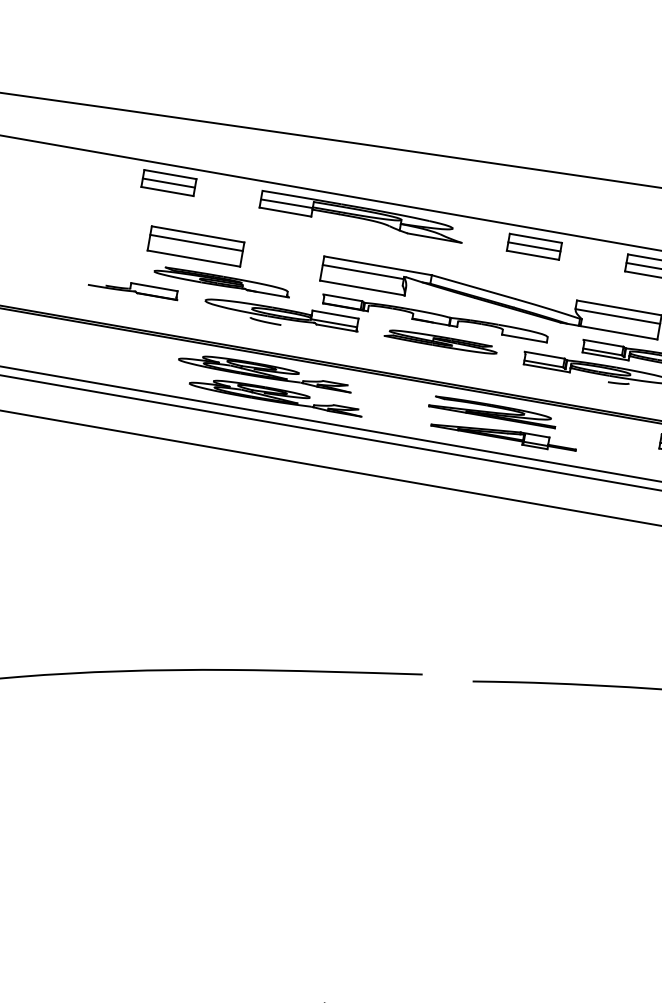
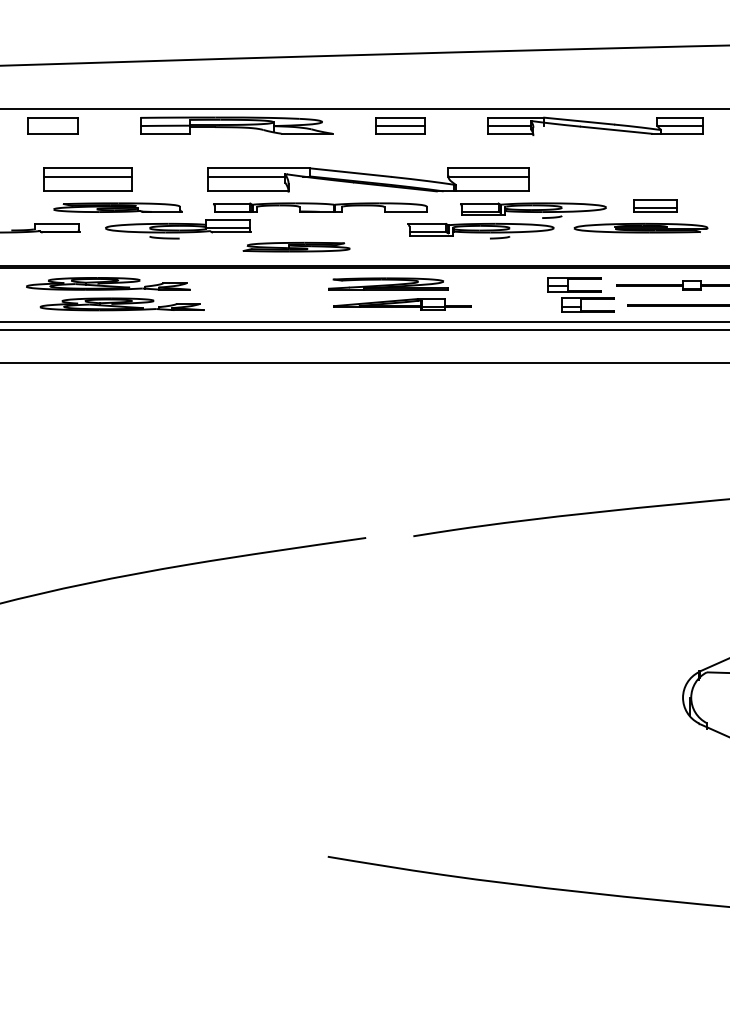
line: (168, 182) -> (52, 125), removed
part: (441, 340) -> (296, 246), moved
part: (270, 383) -> (115, 294), moved

